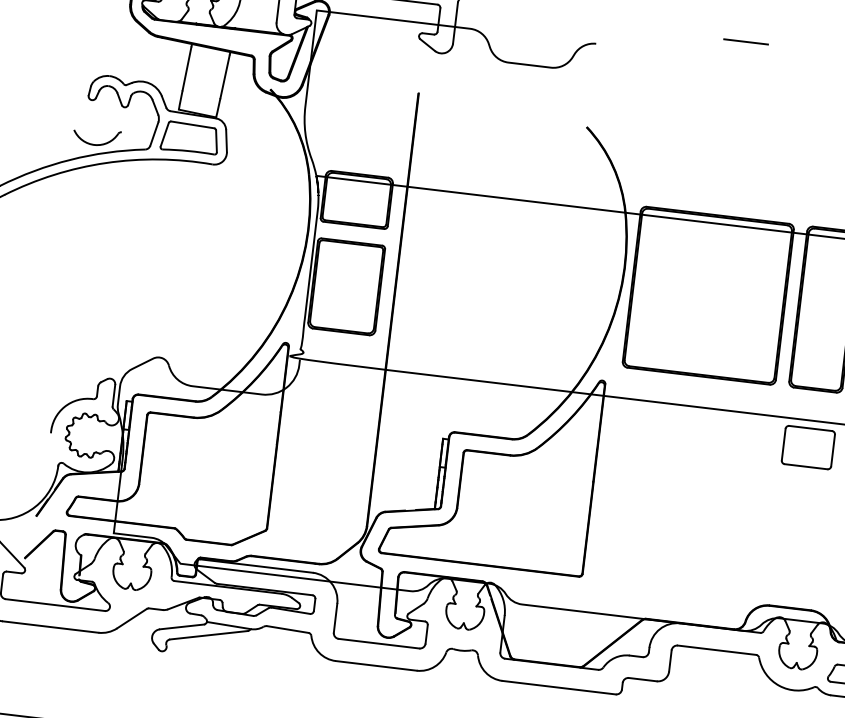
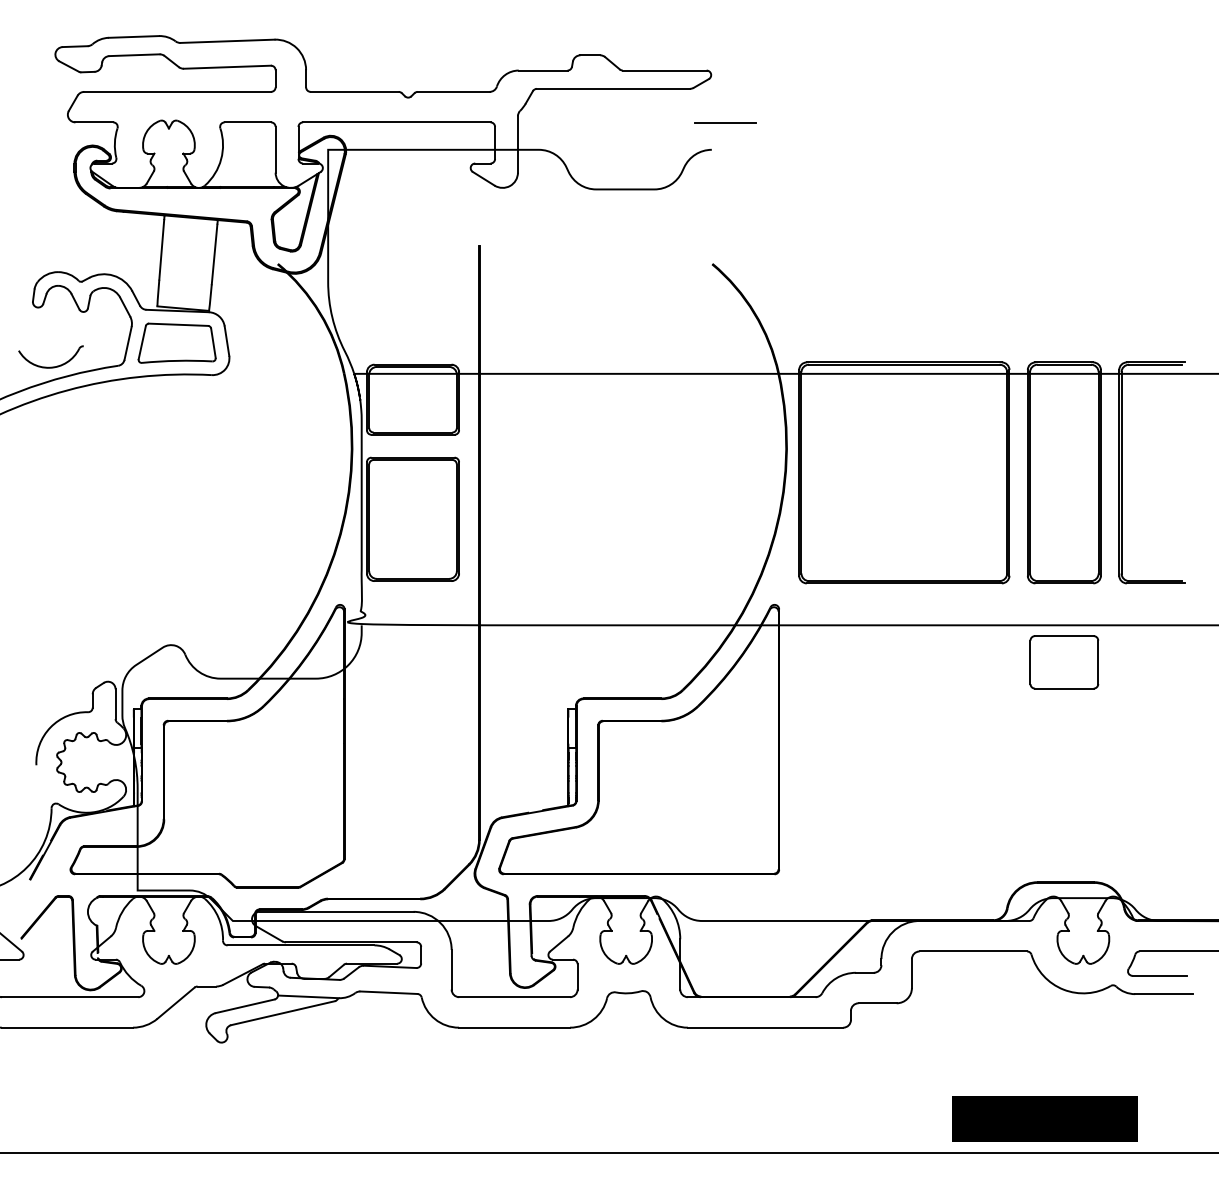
line: (746, 41) -> (725, 122), moved

